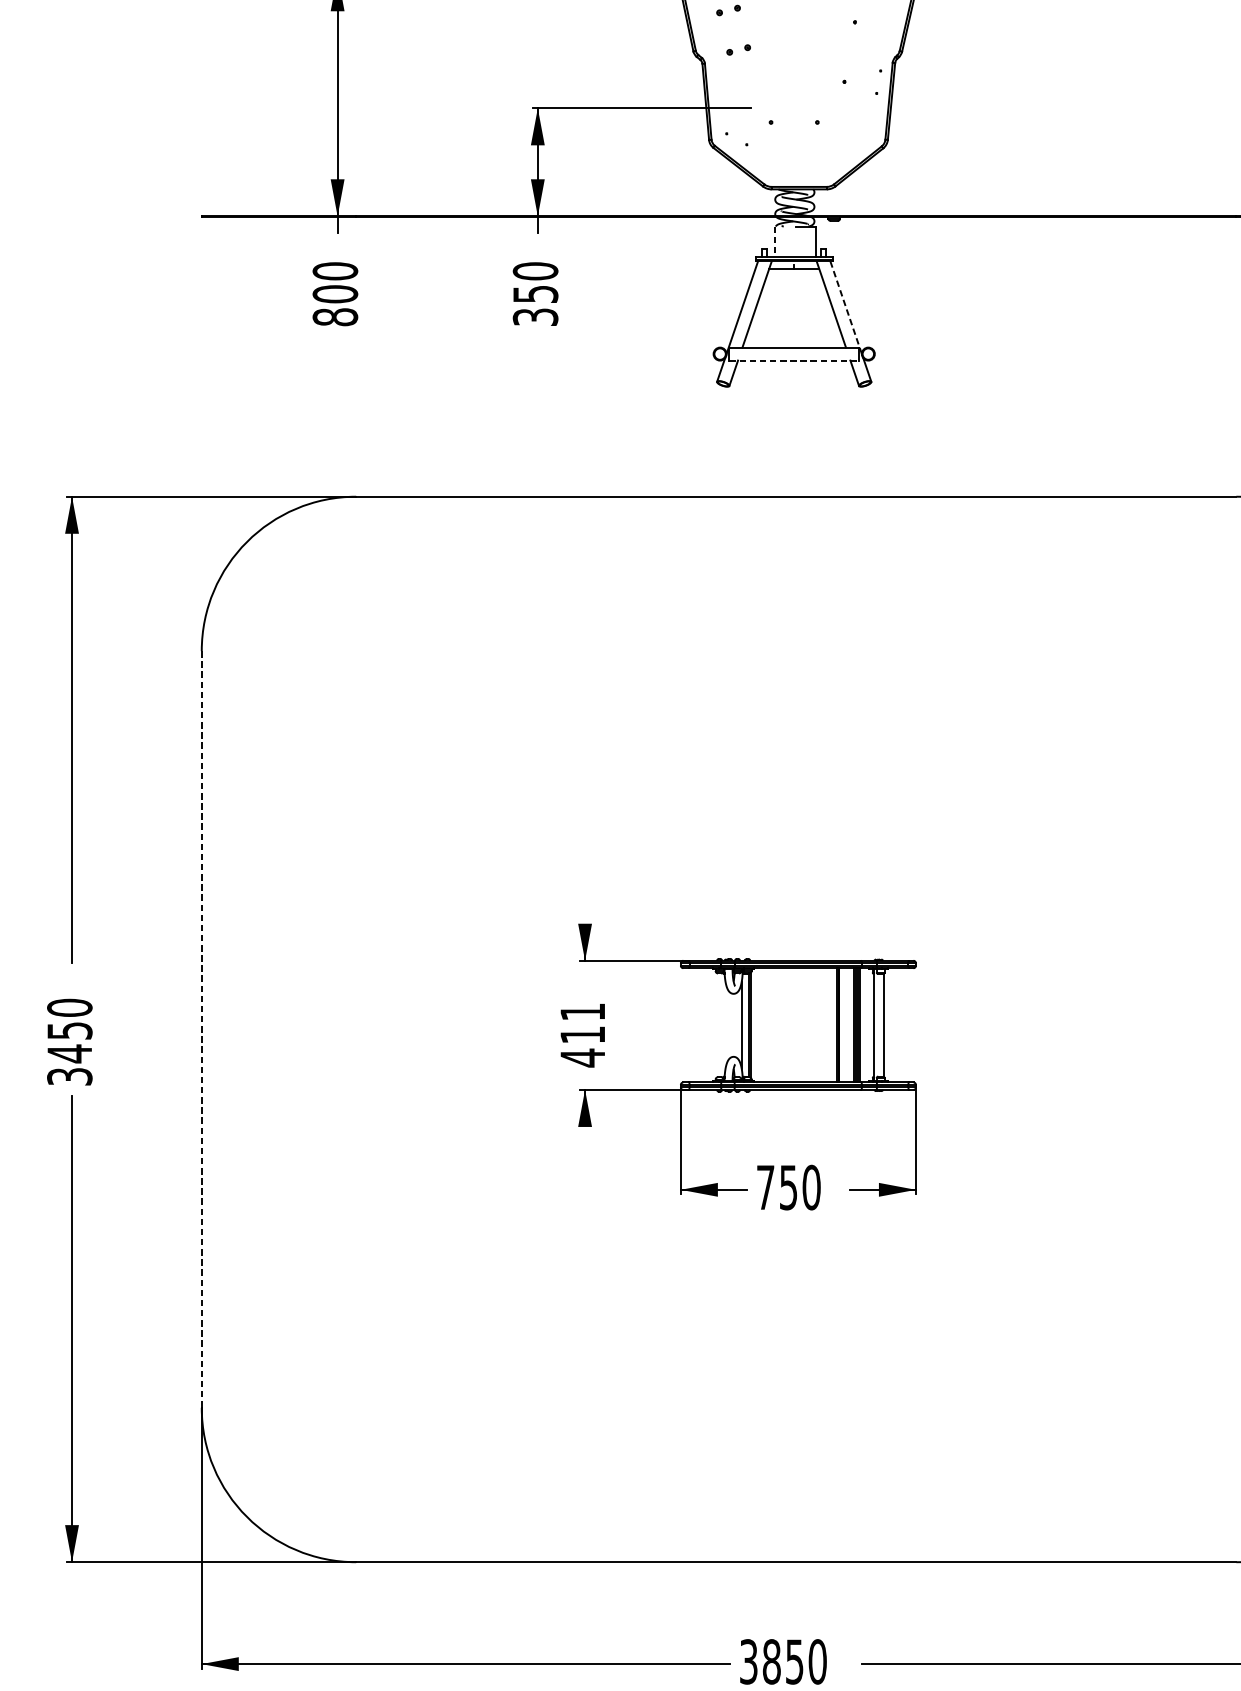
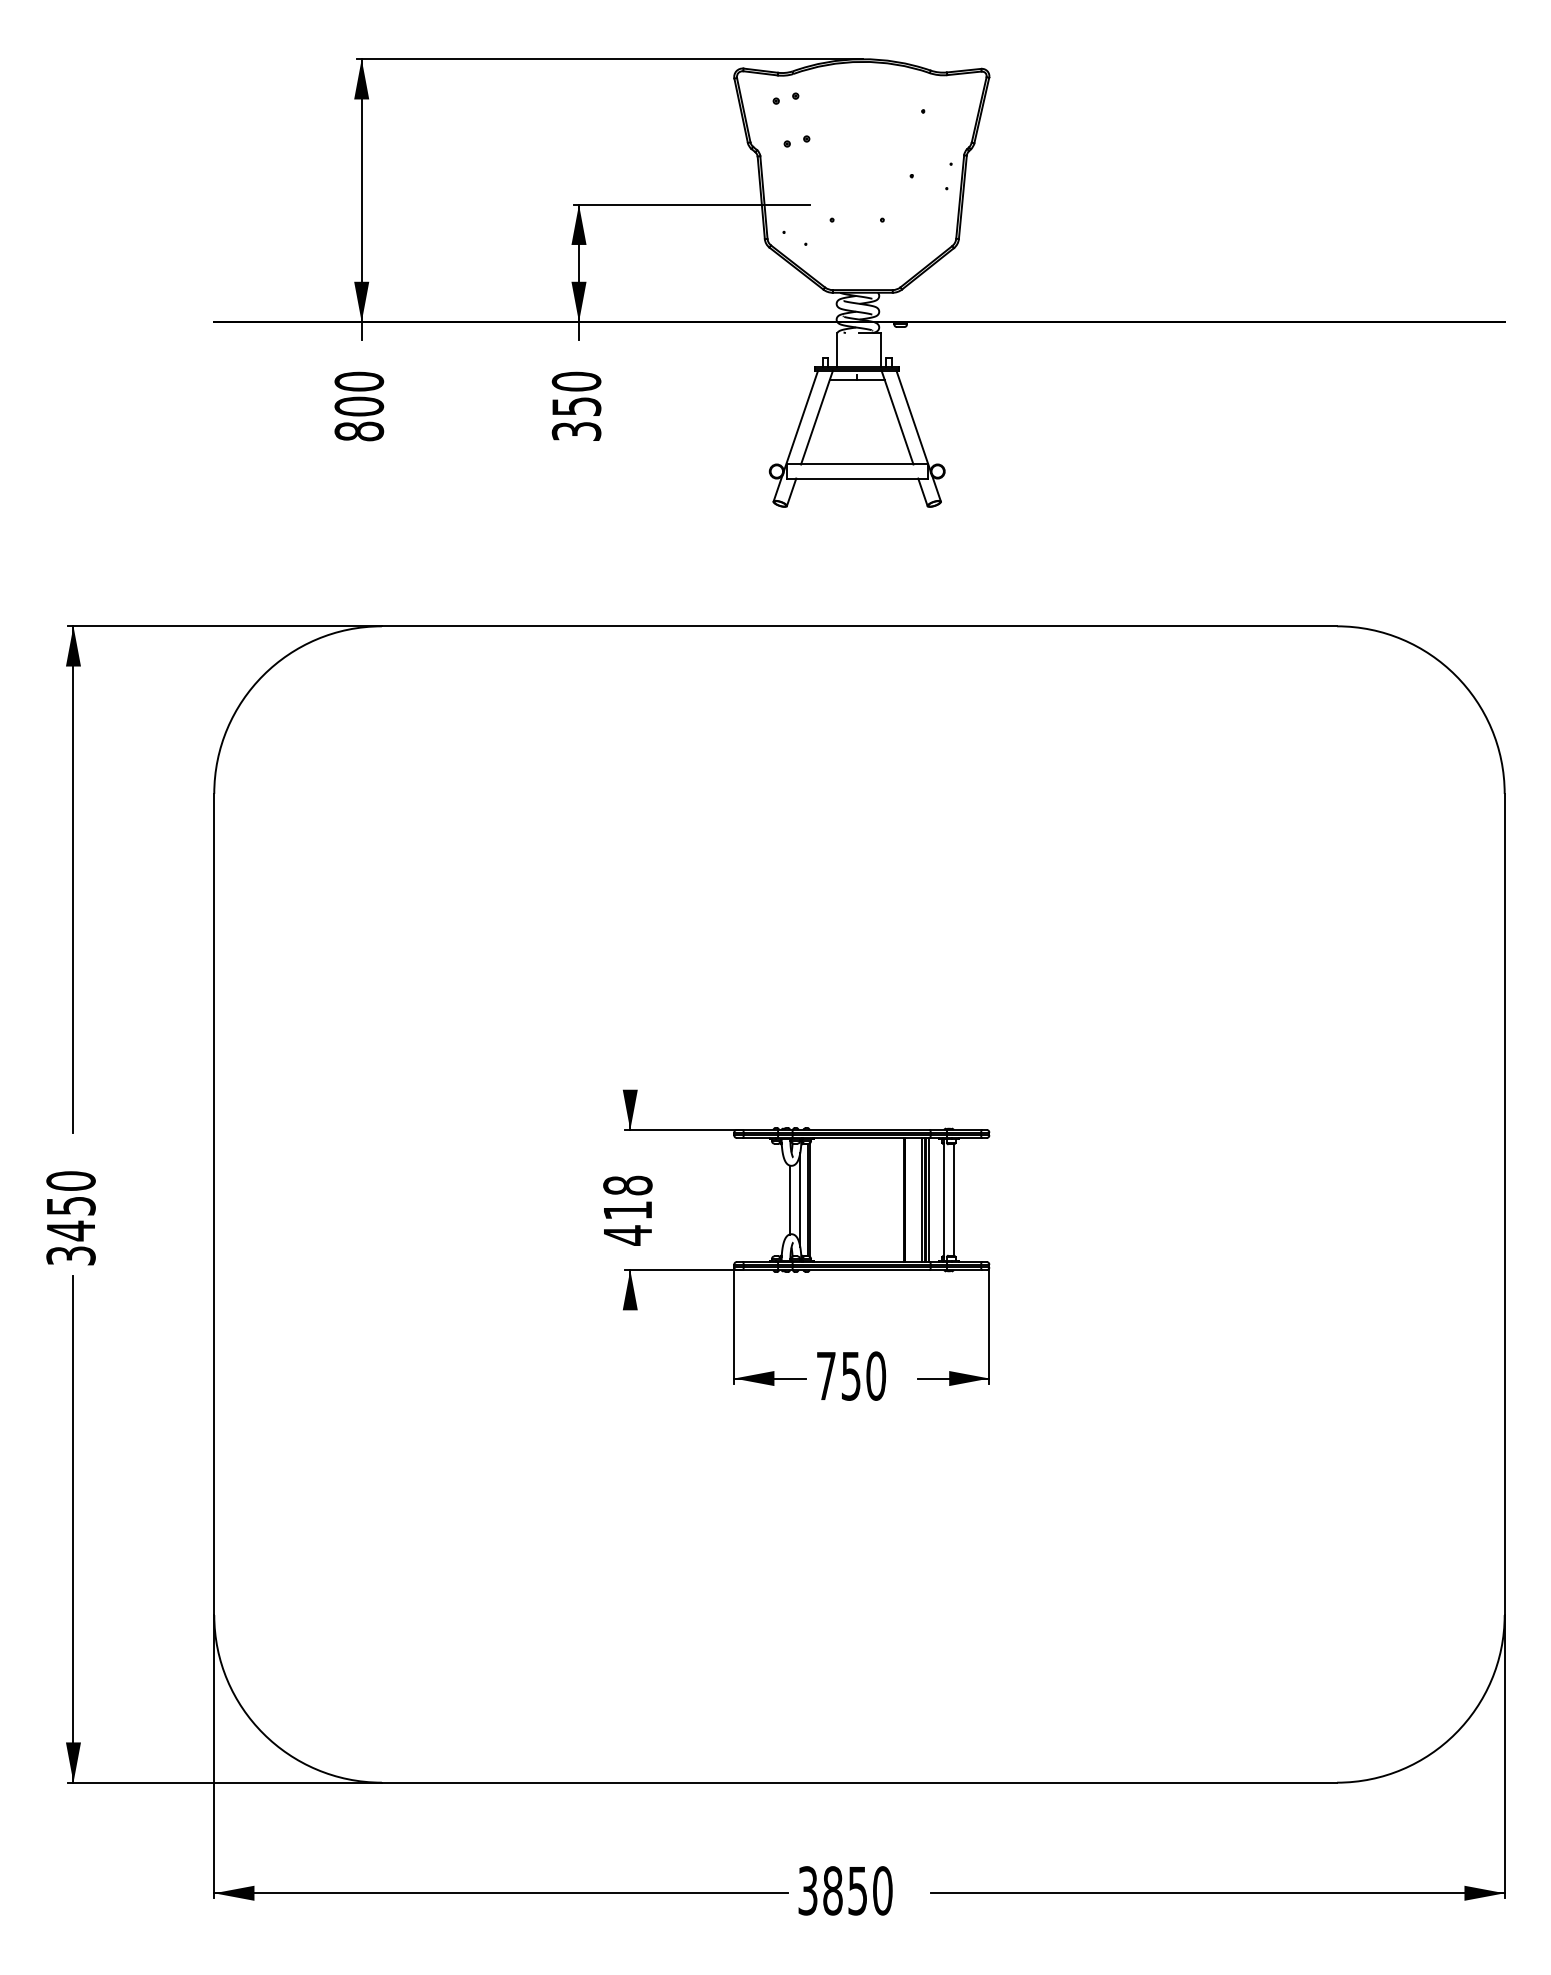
line: (775, 241) -> (836, 349), dashed -> solid
line: (846, 307) -> (913, 420), dashed -> solid
line: (794, 360) -> (857, 478), dashed -> solid
text: (582, 1011) -> (627, 1185), 411 -> 418
line: (731, 1024) -> (789, 1199), added
line: (201, 1029) -> (214, 1204), dashed -> solid

